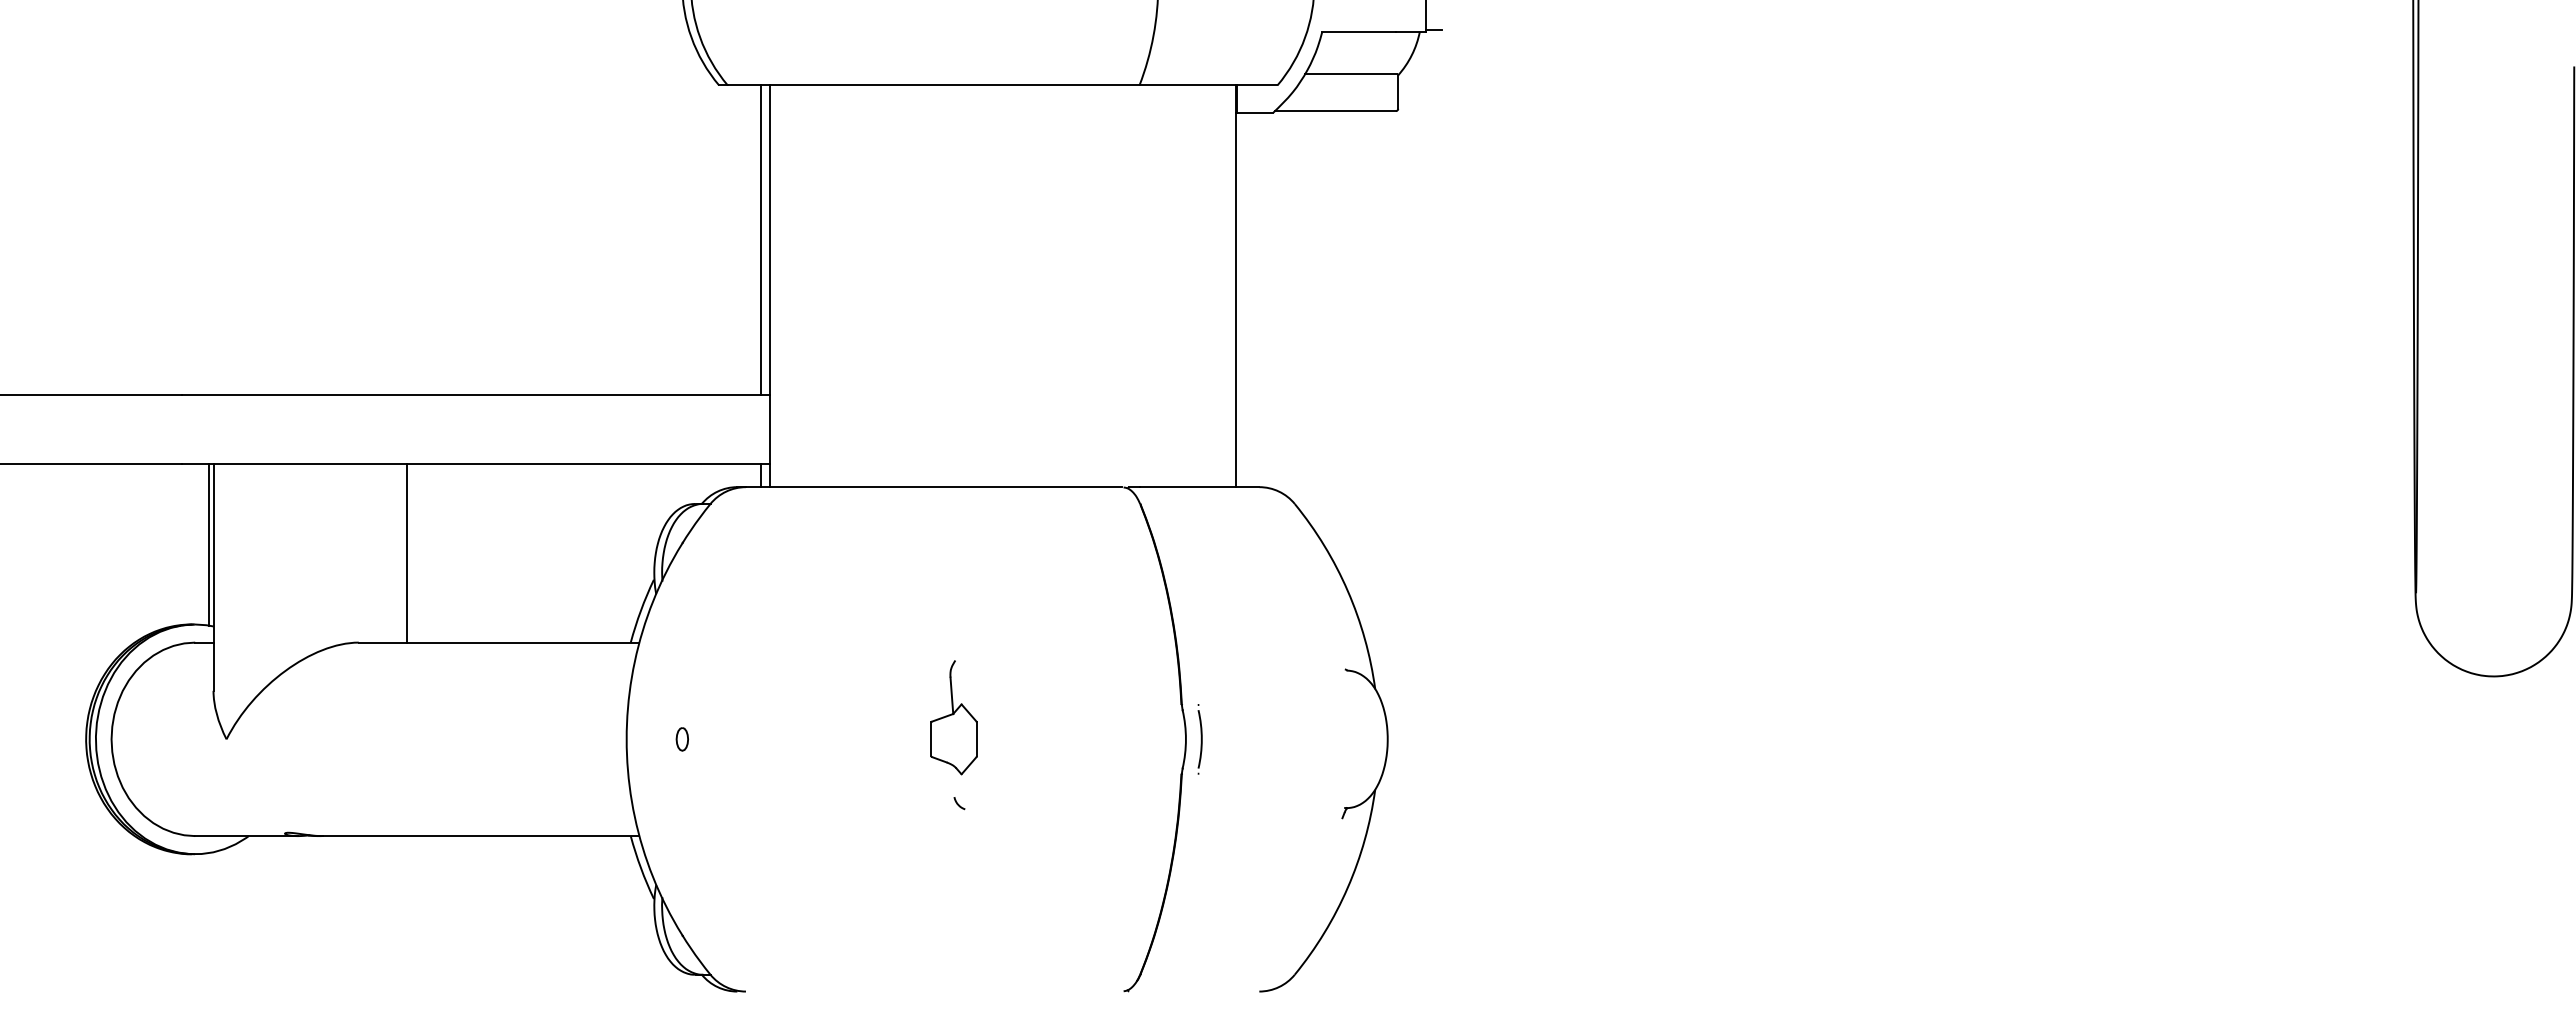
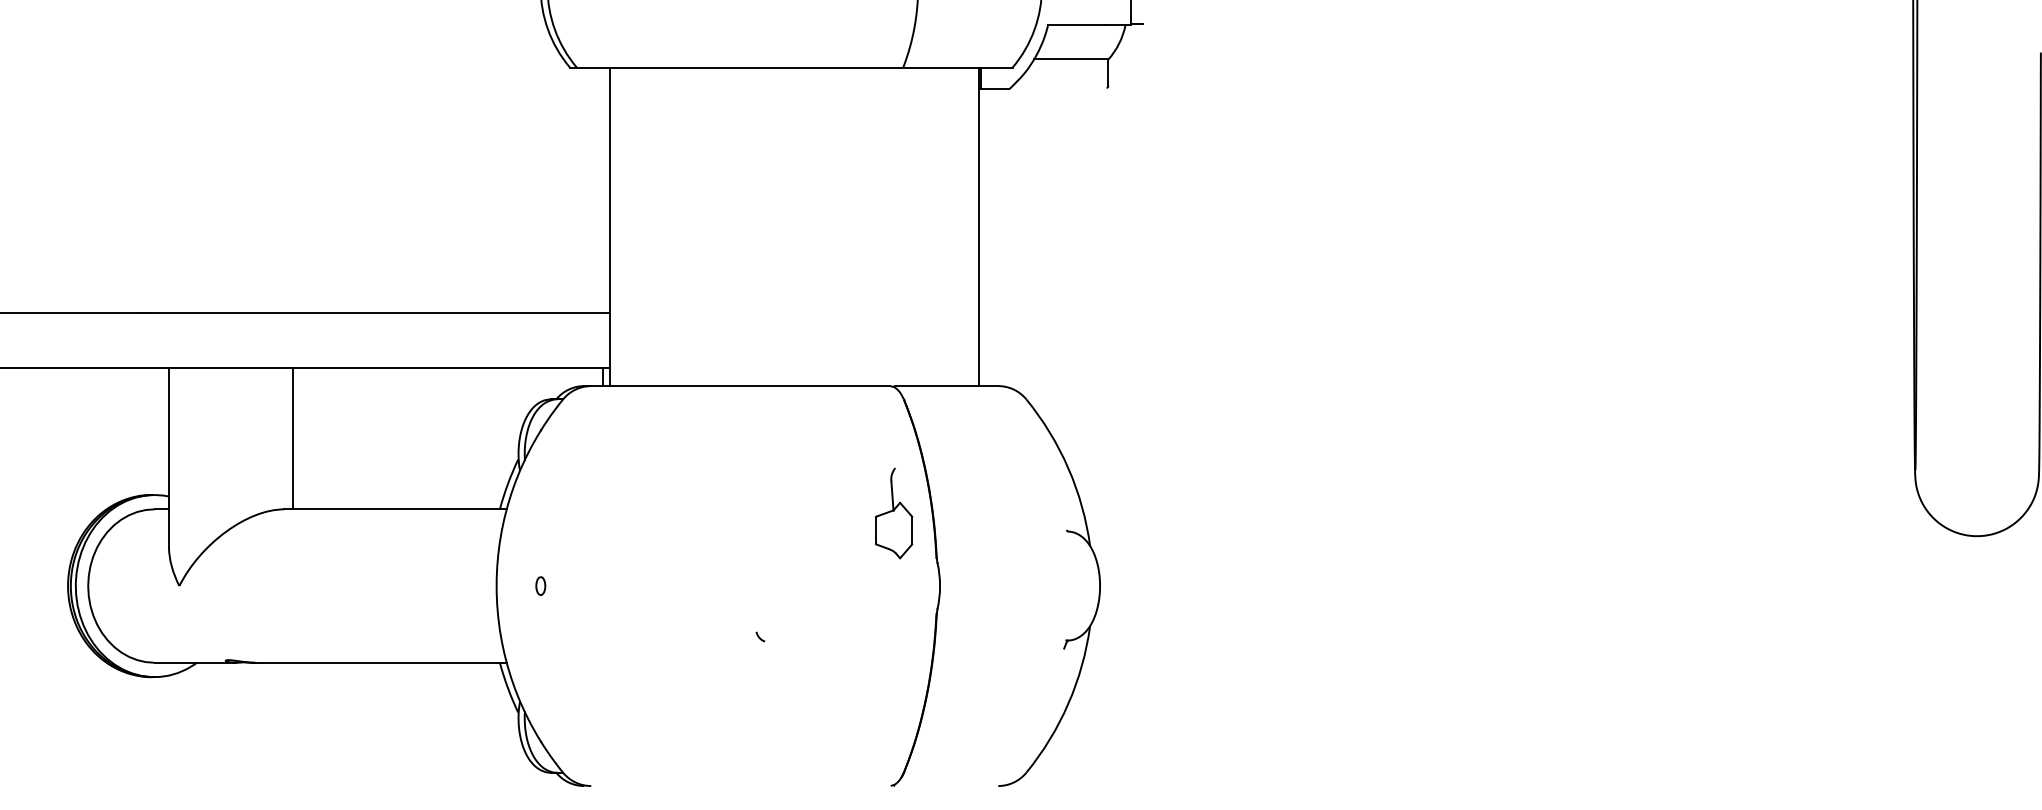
line: (1334, 111) -> (1057, 88), removed
line: (761, 240) -> (603, 190), removed
line: (209, 544) -> (165, 431), removed
line: (407, 553) -> (293, 438), moved
part: (953, 717) -> (893, 513), moved
part: (1199, 739) -> (950, 586), removed

